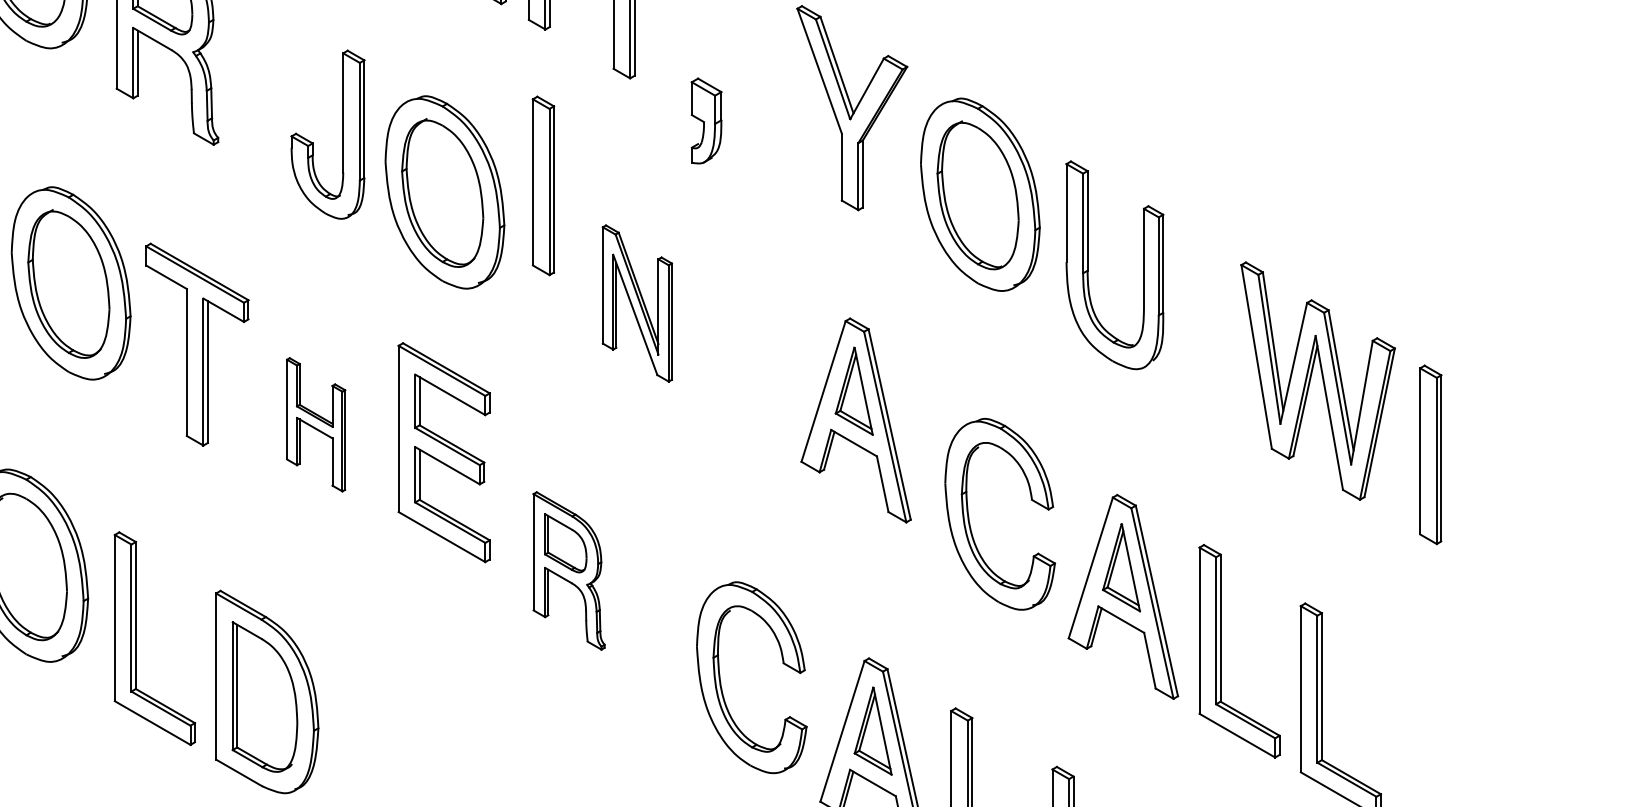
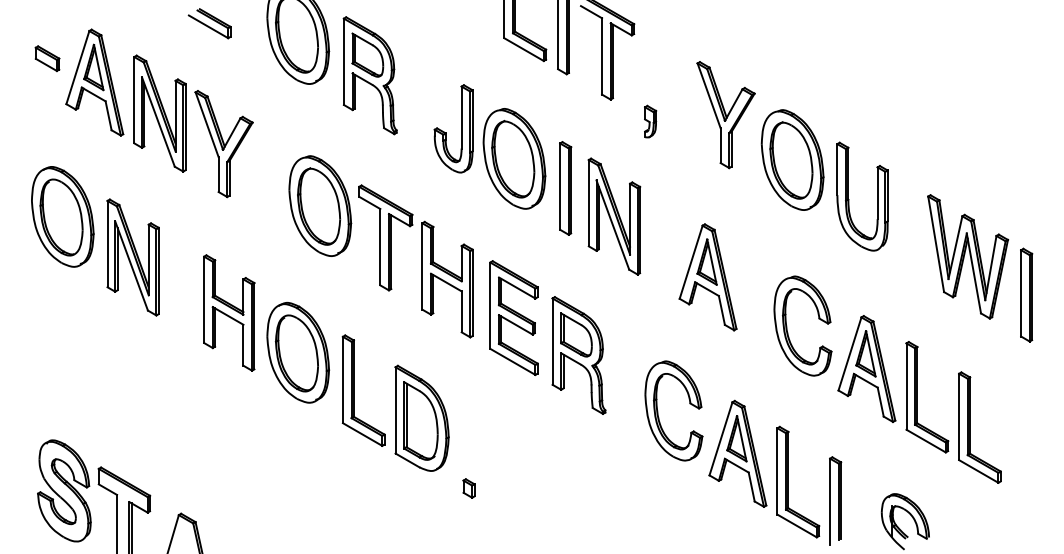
part: (706, 120) -> (650, 121), size x0.71
part: (543, 185) -> (565, 188), moved
part: (637, 303) -> (614, 216), size x1.43
part: (855, 420) -> (707, 277), moved
part: (316, 424) -> (447, 279), size x1.67
part: (443, 451) -> (513, 317), moved
part: (568, 570) -> (578, 355), size x1.43

